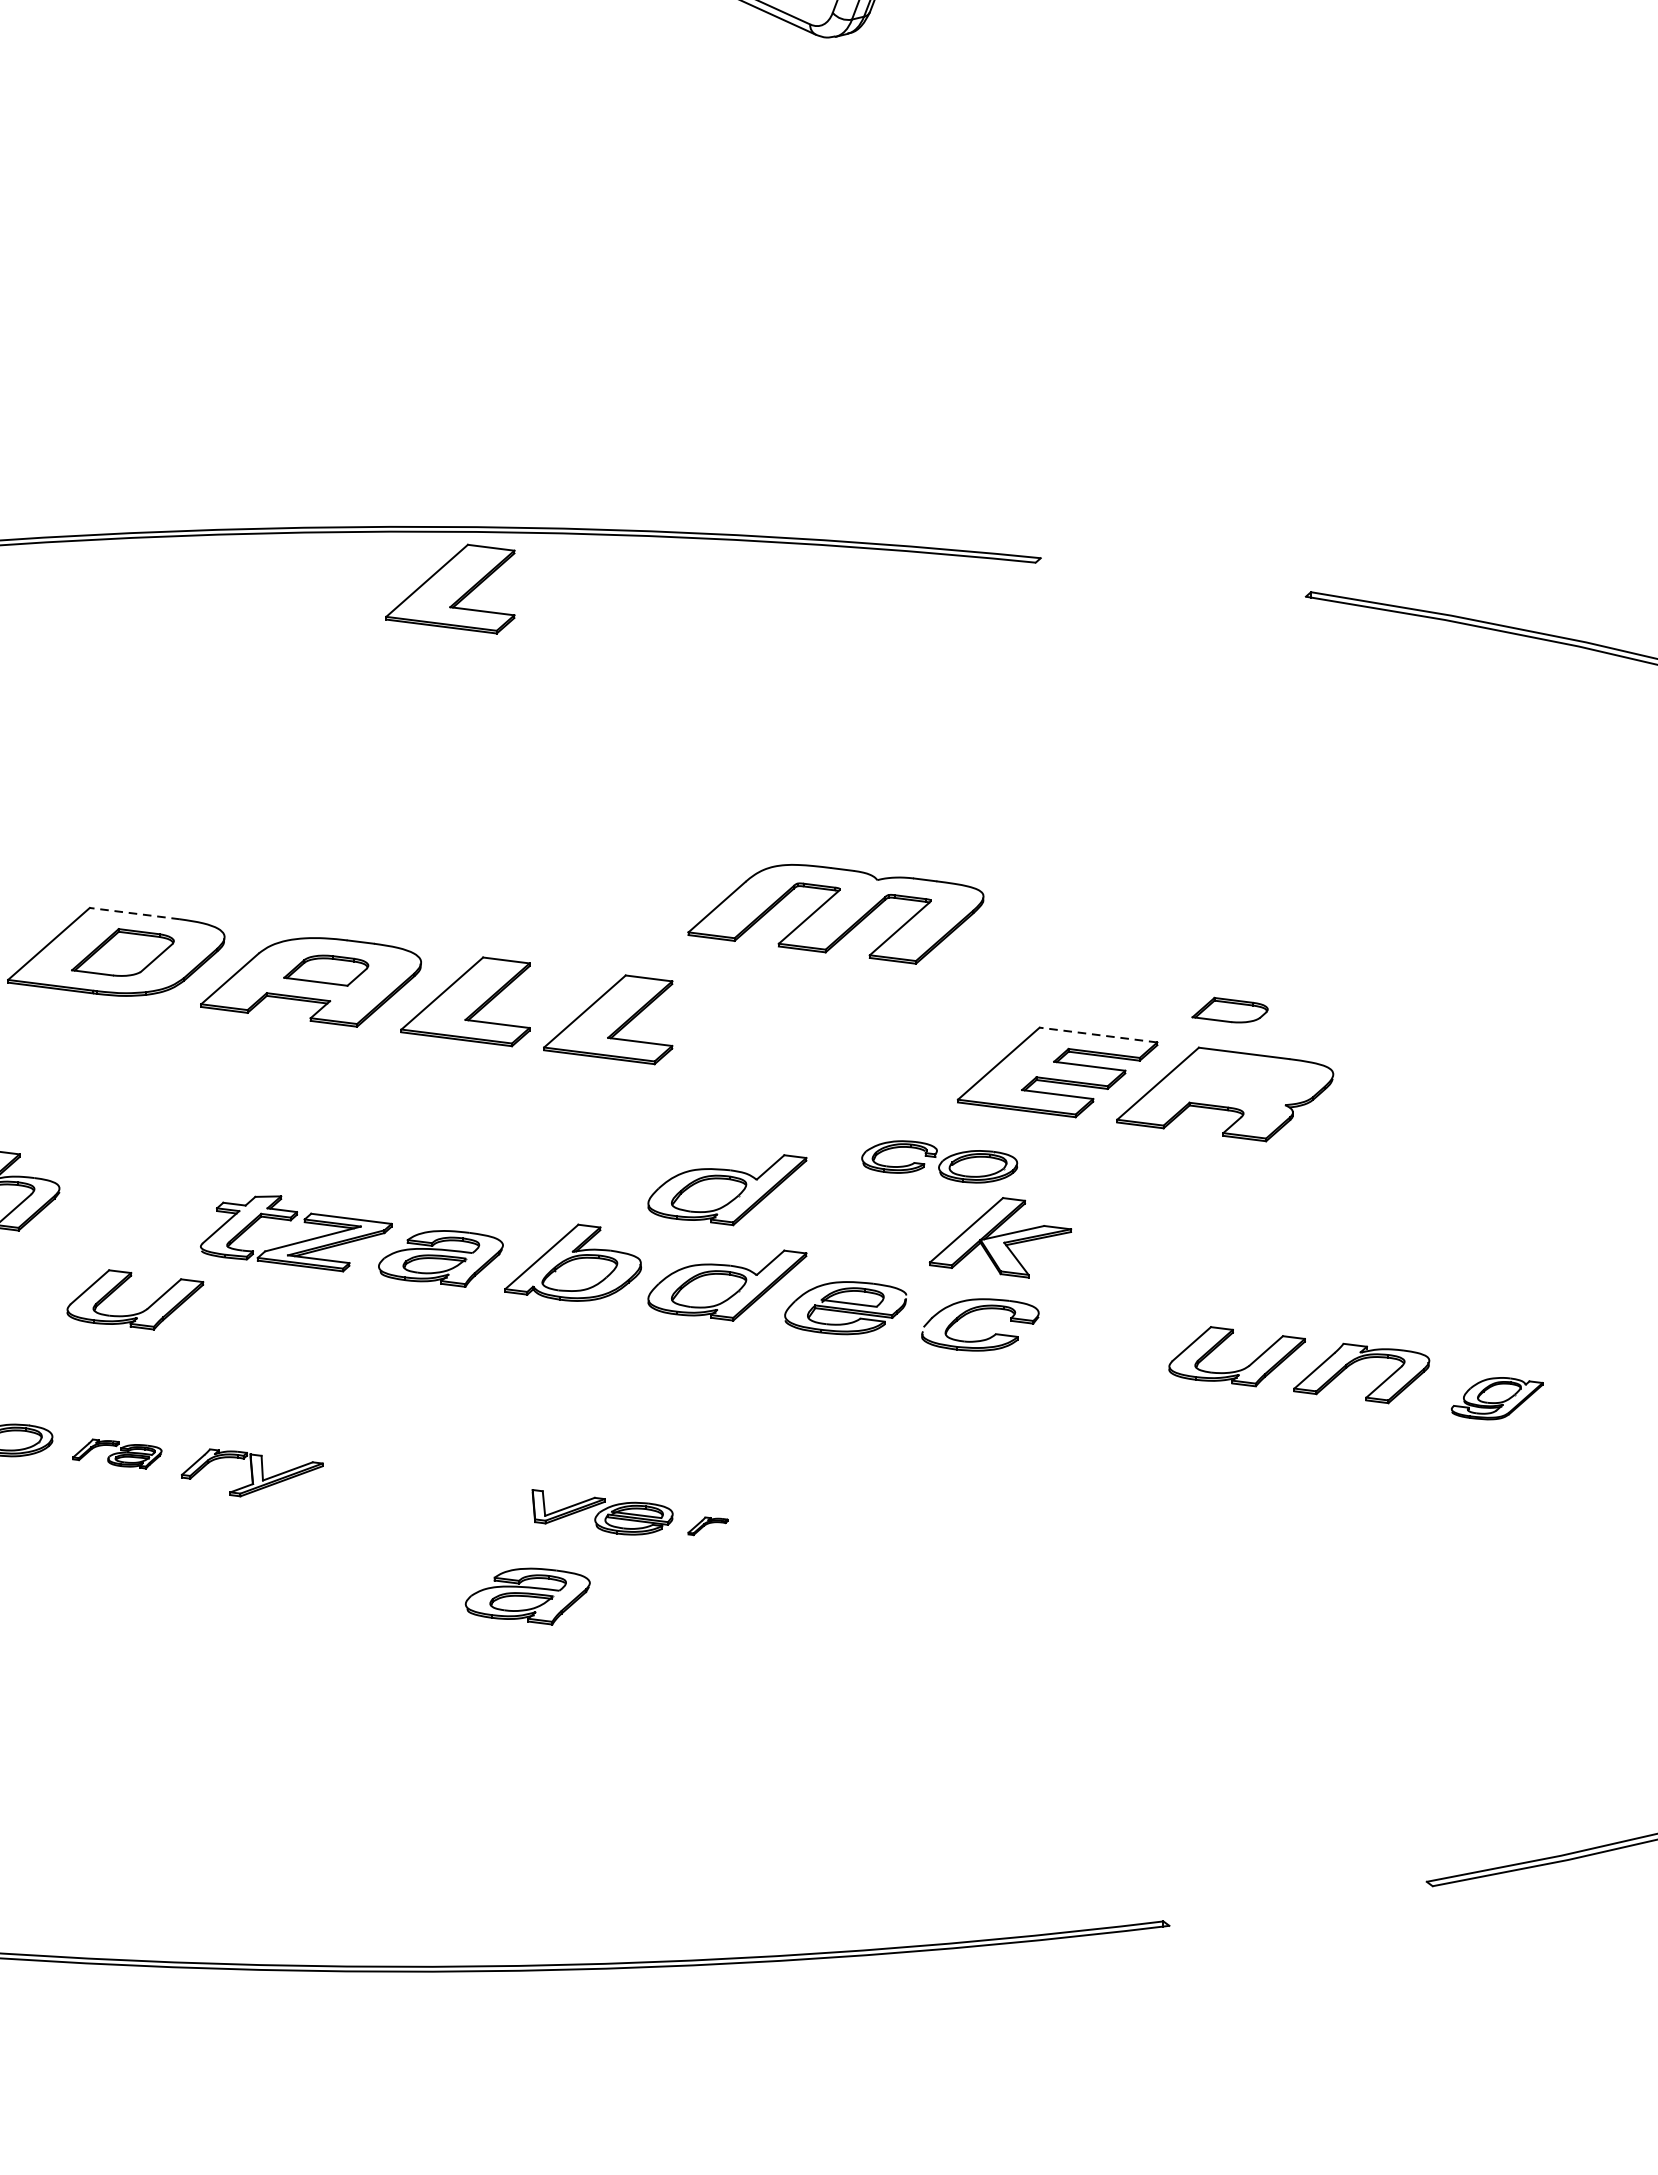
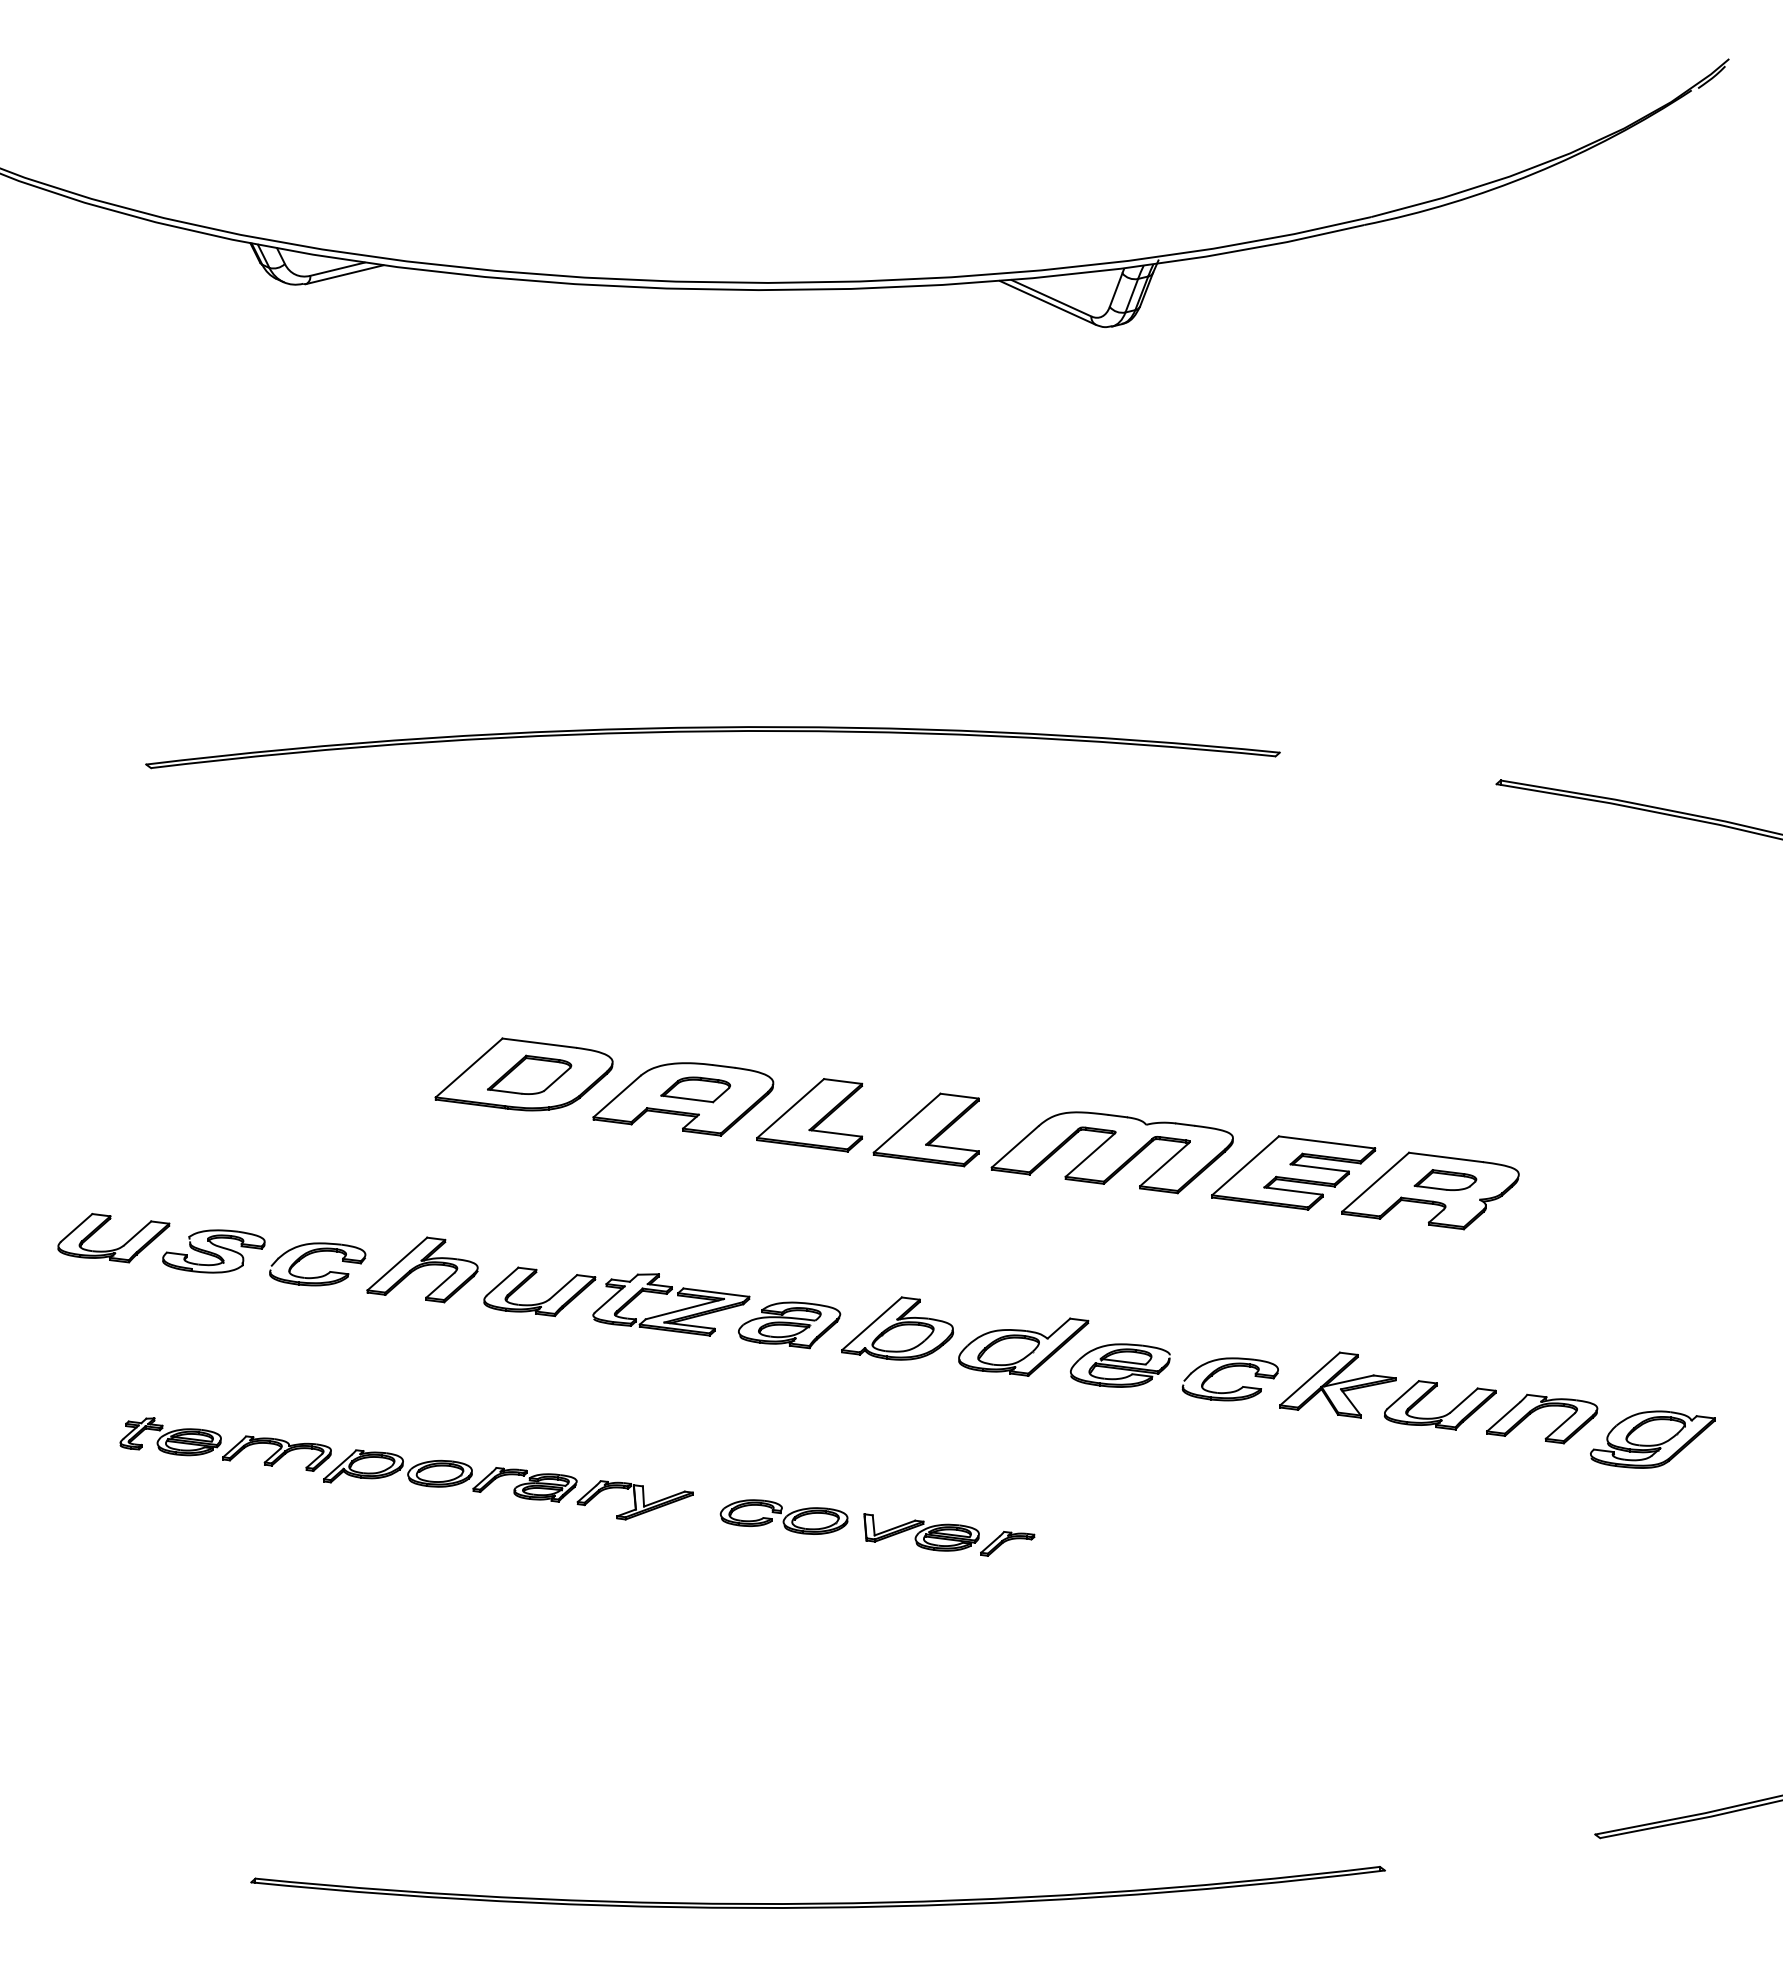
part: (449, 588) -> (796, 777), removed
line: (133, 913) -> (538, 1043), dashed -> solid
part: (834, 913) -> (1111, 1152), moved
part: (1230, 1009) -> (1445, 1179), moved
line: (1097, 1035) -> (1326, 1142), dashed -> solid
part: (938, 1161) -> (783, 1516), moved
part: (727, 1189) -> (1023, 1268), removed
part: (1000, 1236) -> (1337, 1384), moved
part: (139, 1311) -> (543, 1301), moved
part: (1496, 1398) -> (1652, 1439), size x1.67
part: (116, 1453) -> (524, 1484), size x1.43
part: (707, 1525) -> (1007, 1543), size x1.67
part: (527, 1596) -> (860, 1601), removed

